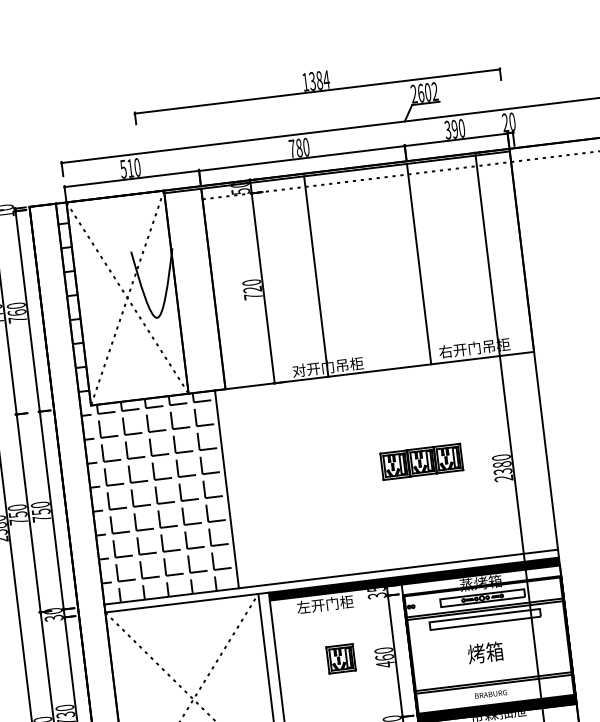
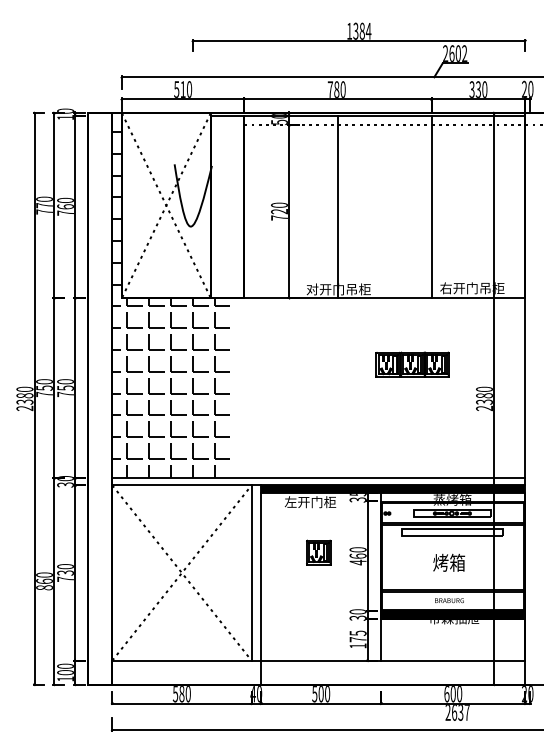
text: (453, 129) -> (477, 89), 390 -> 330
part: (421, 461) -> (412, 364), moved
line: (226, 489) -> (234, 388), removed

